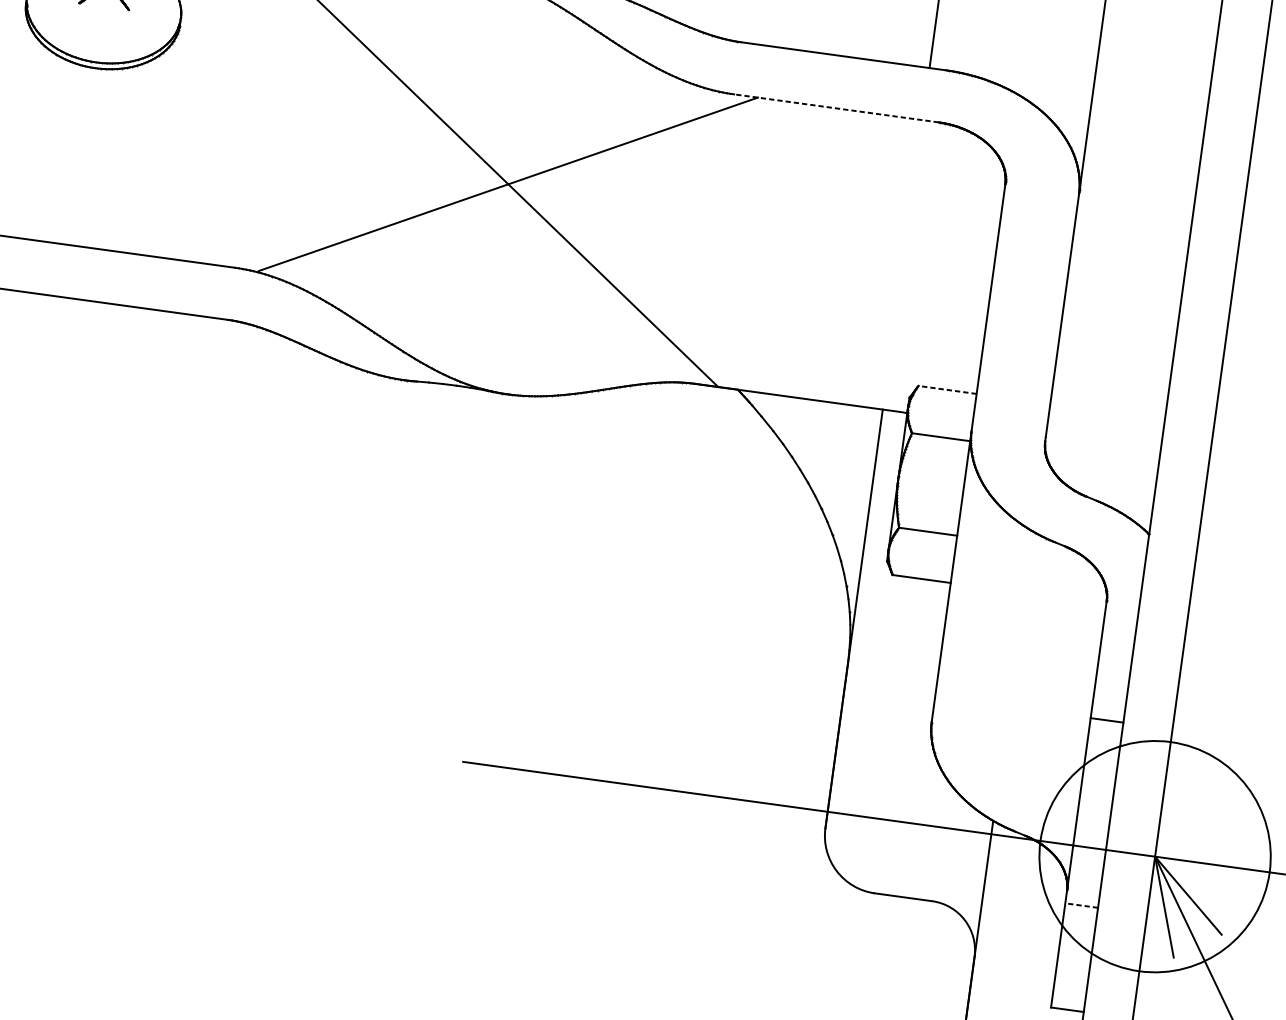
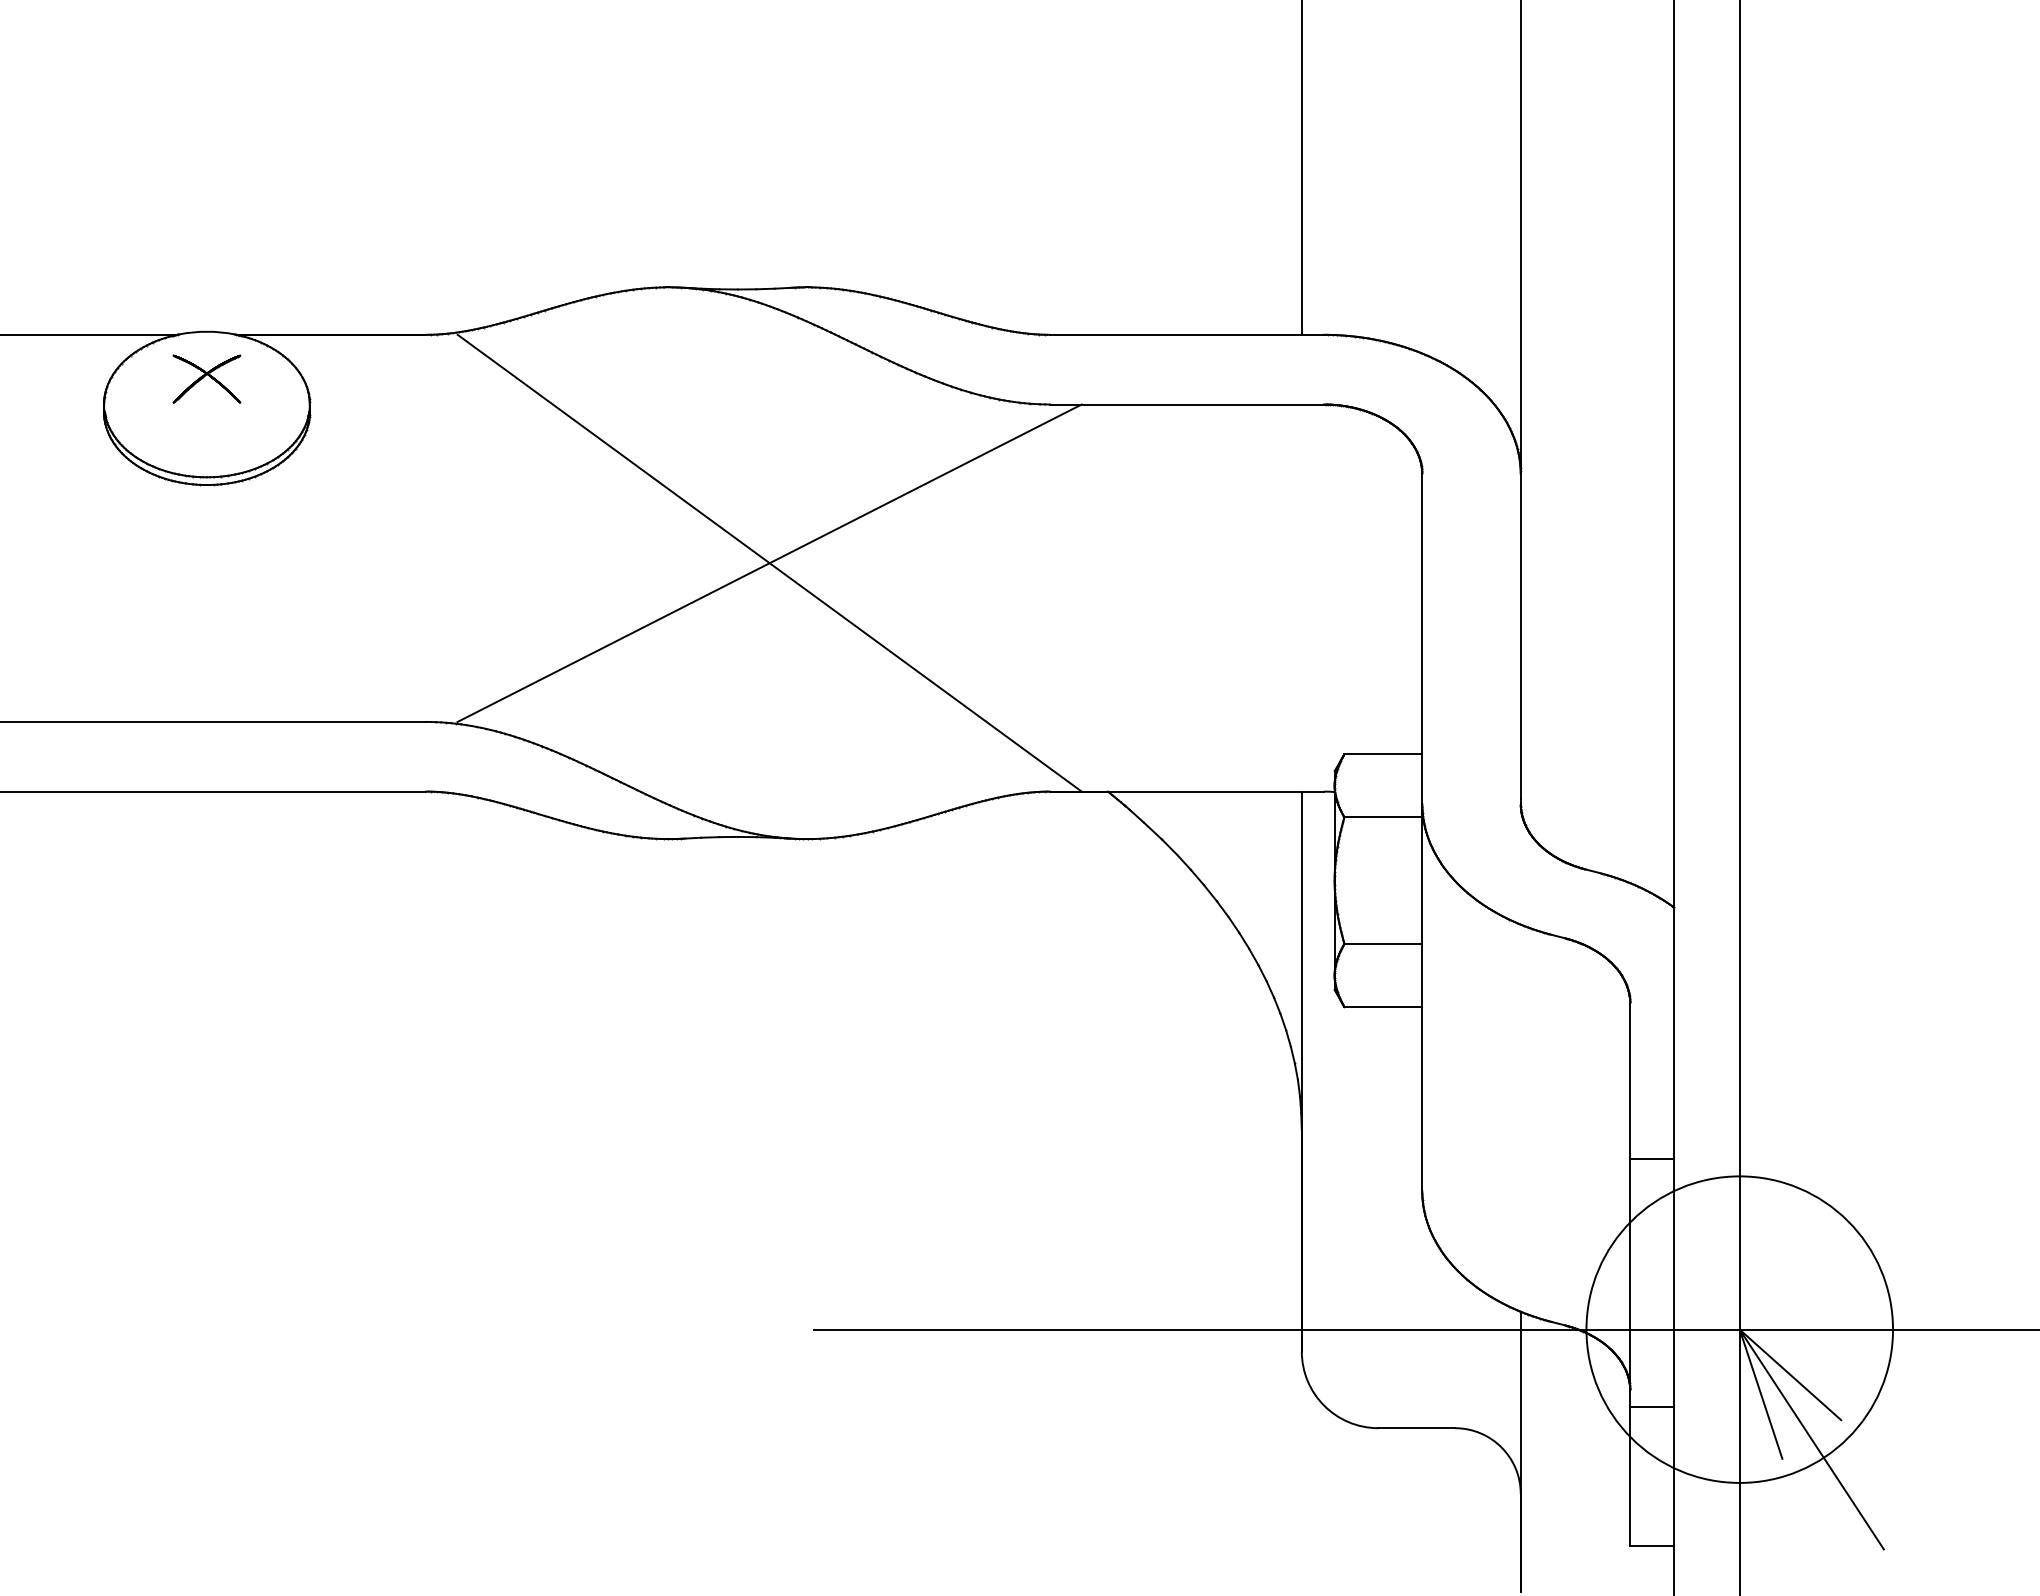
line: (836, 108) -> (1186, 404), dashed -> solid
line: (947, 390) -> (1383, 754), dashed -> solid
line: (1081, 905) -> (1652, 1407), dashed -> solid

